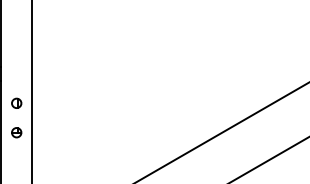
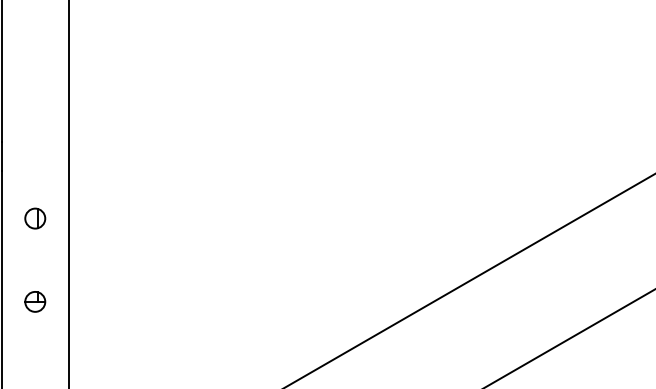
part: (16, 132) -> (34, 301), moved

